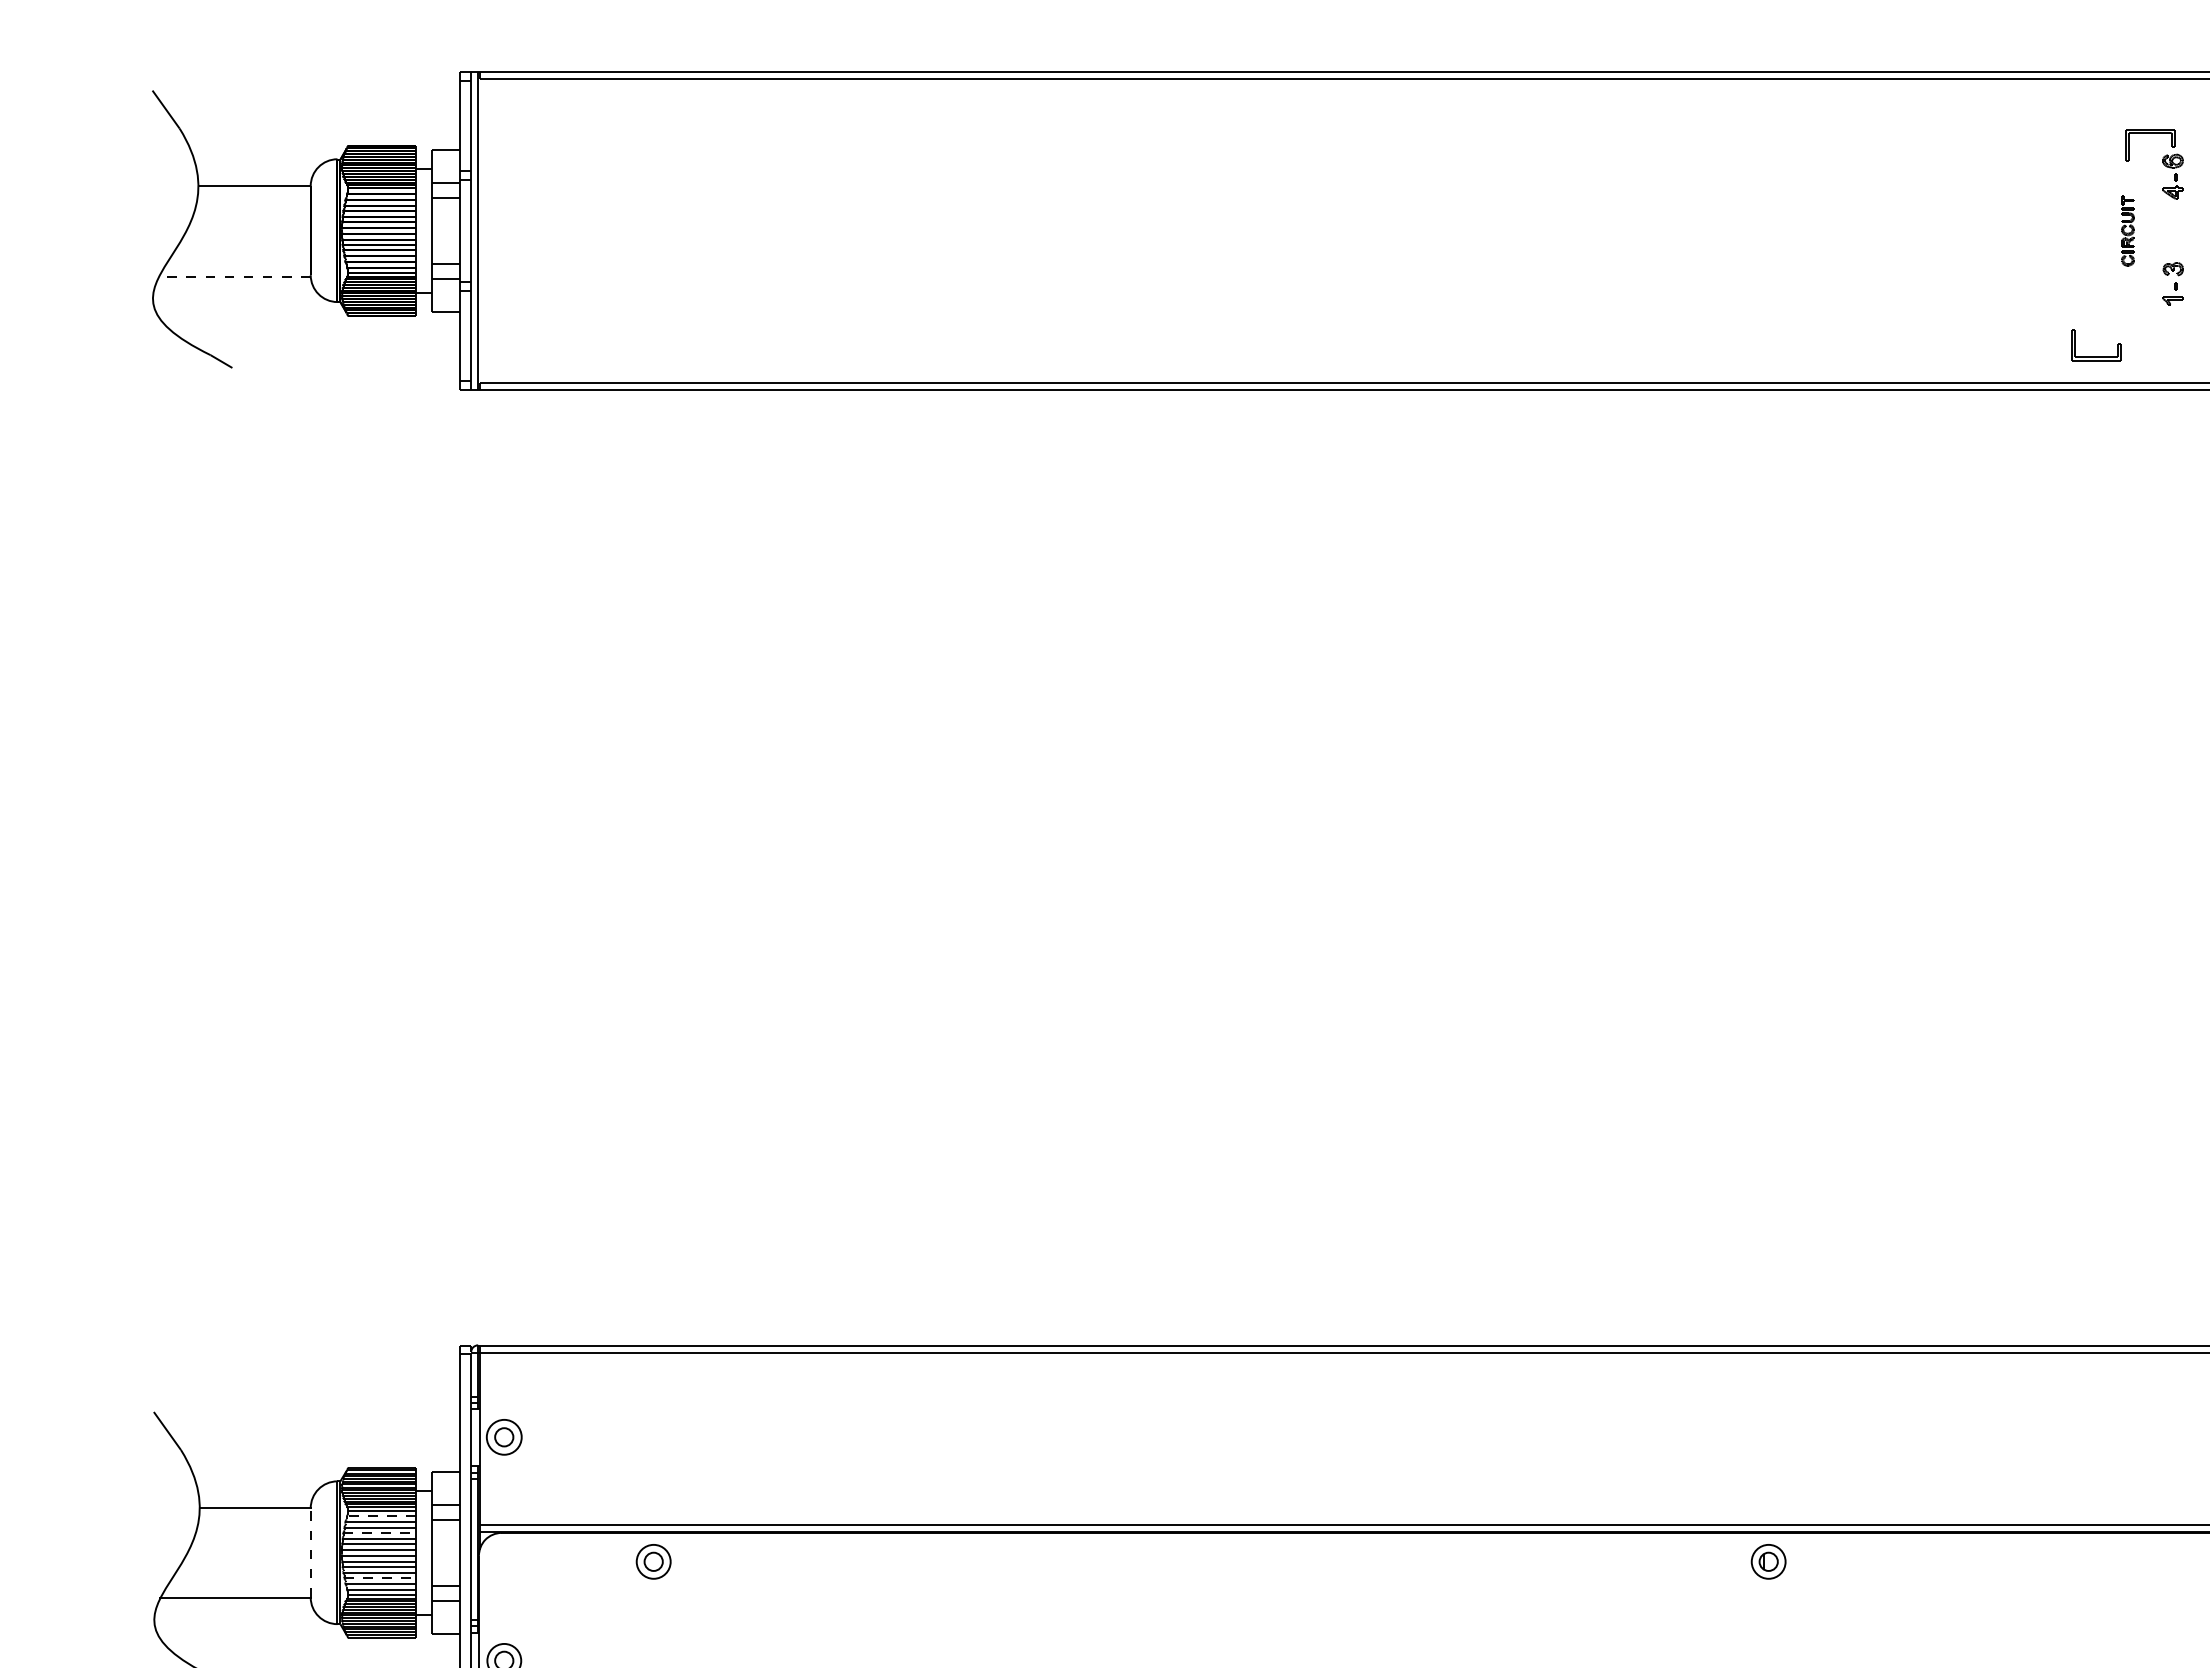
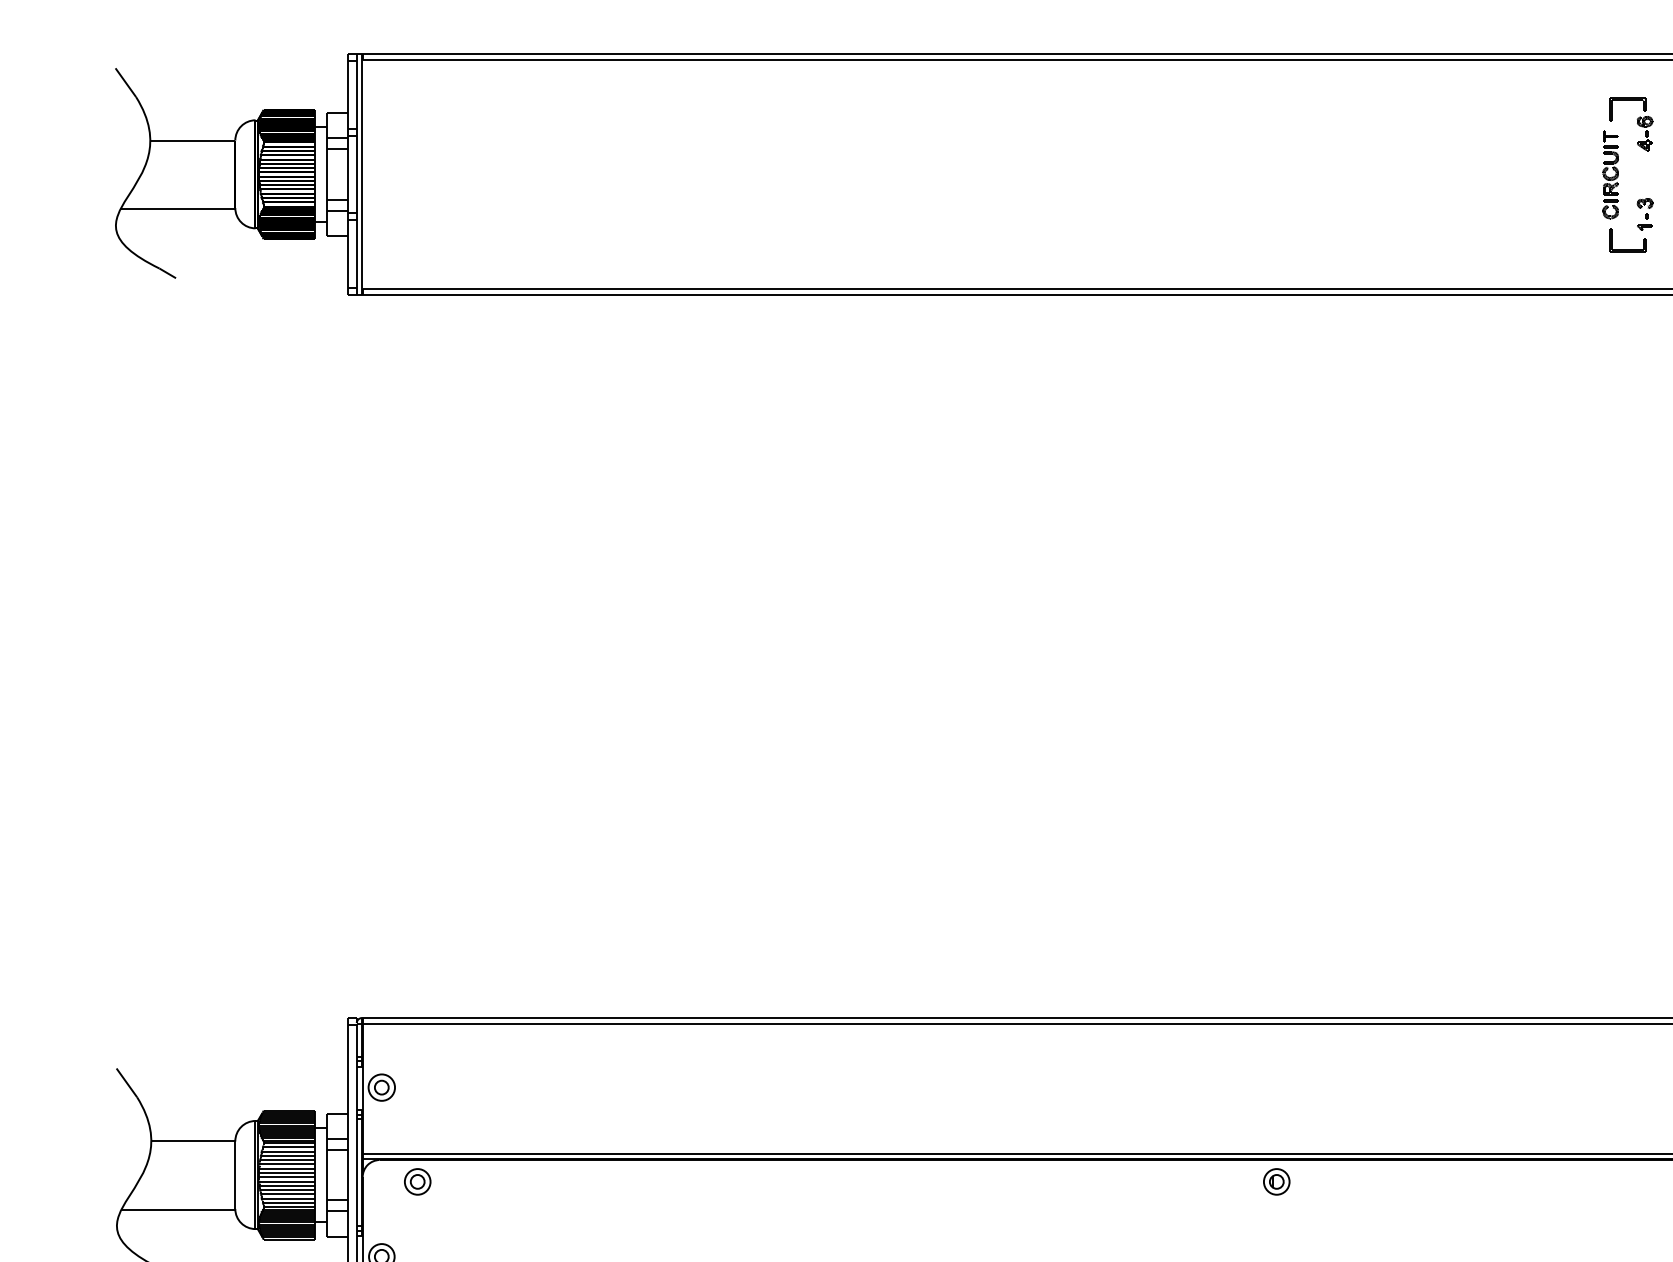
part: (2127, 230) -> (1610, 174), size x1.67
line: (233, 277) -> (176, 209), dashed -> solid
part: (2096, 356) -> (1627, 249), moved
line: (381, 1516) -> (288, 1147), dashed -> solid
line: (379, 1532) -> (287, 1159), dashed -> solid
line: (310, 1553) -> (235, 1175), dashed -> solid
part: (653, 1561) -> (417, 1181), moved
part: (1768, 1561) -> (1276, 1181), moved
line: (379, 1578) -> (287, 1194), dashed -> solid

